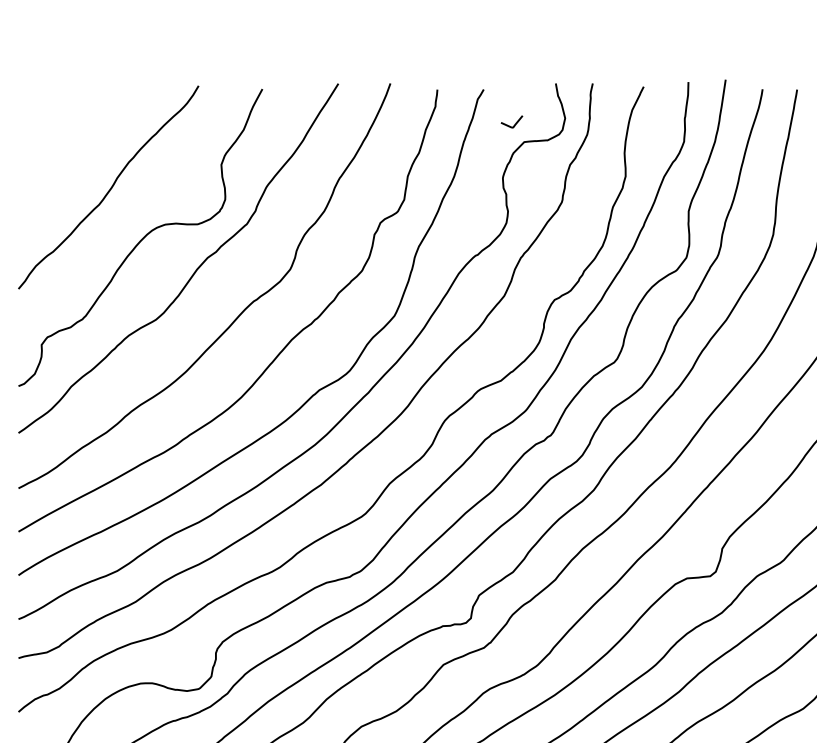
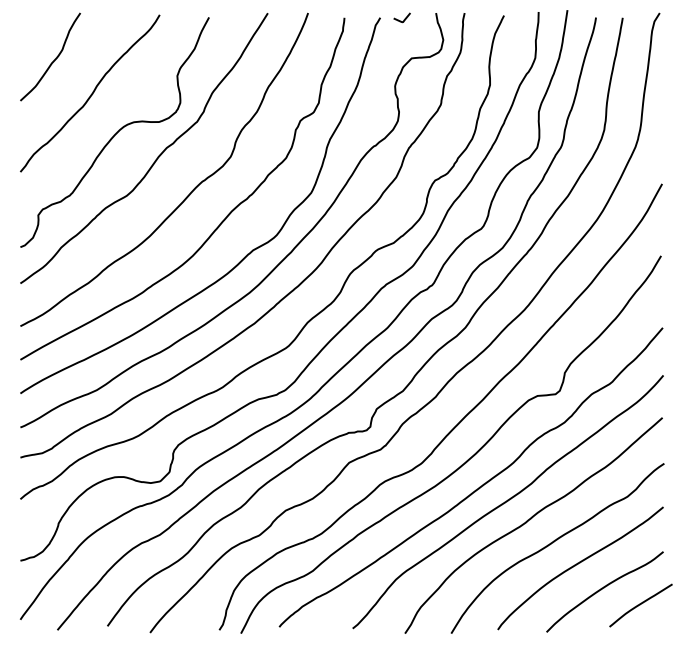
curve: (513, 124) -> (403, 19), moved
curve: (62, 143) -> (54, 59), added

